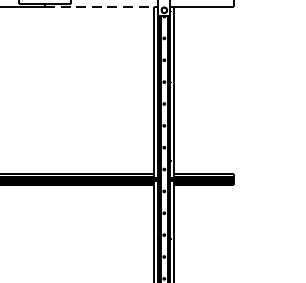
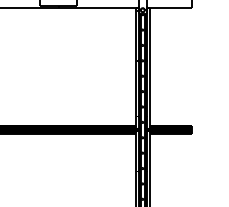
line: (101, 6) -> (98, 7), dashed -> solid

